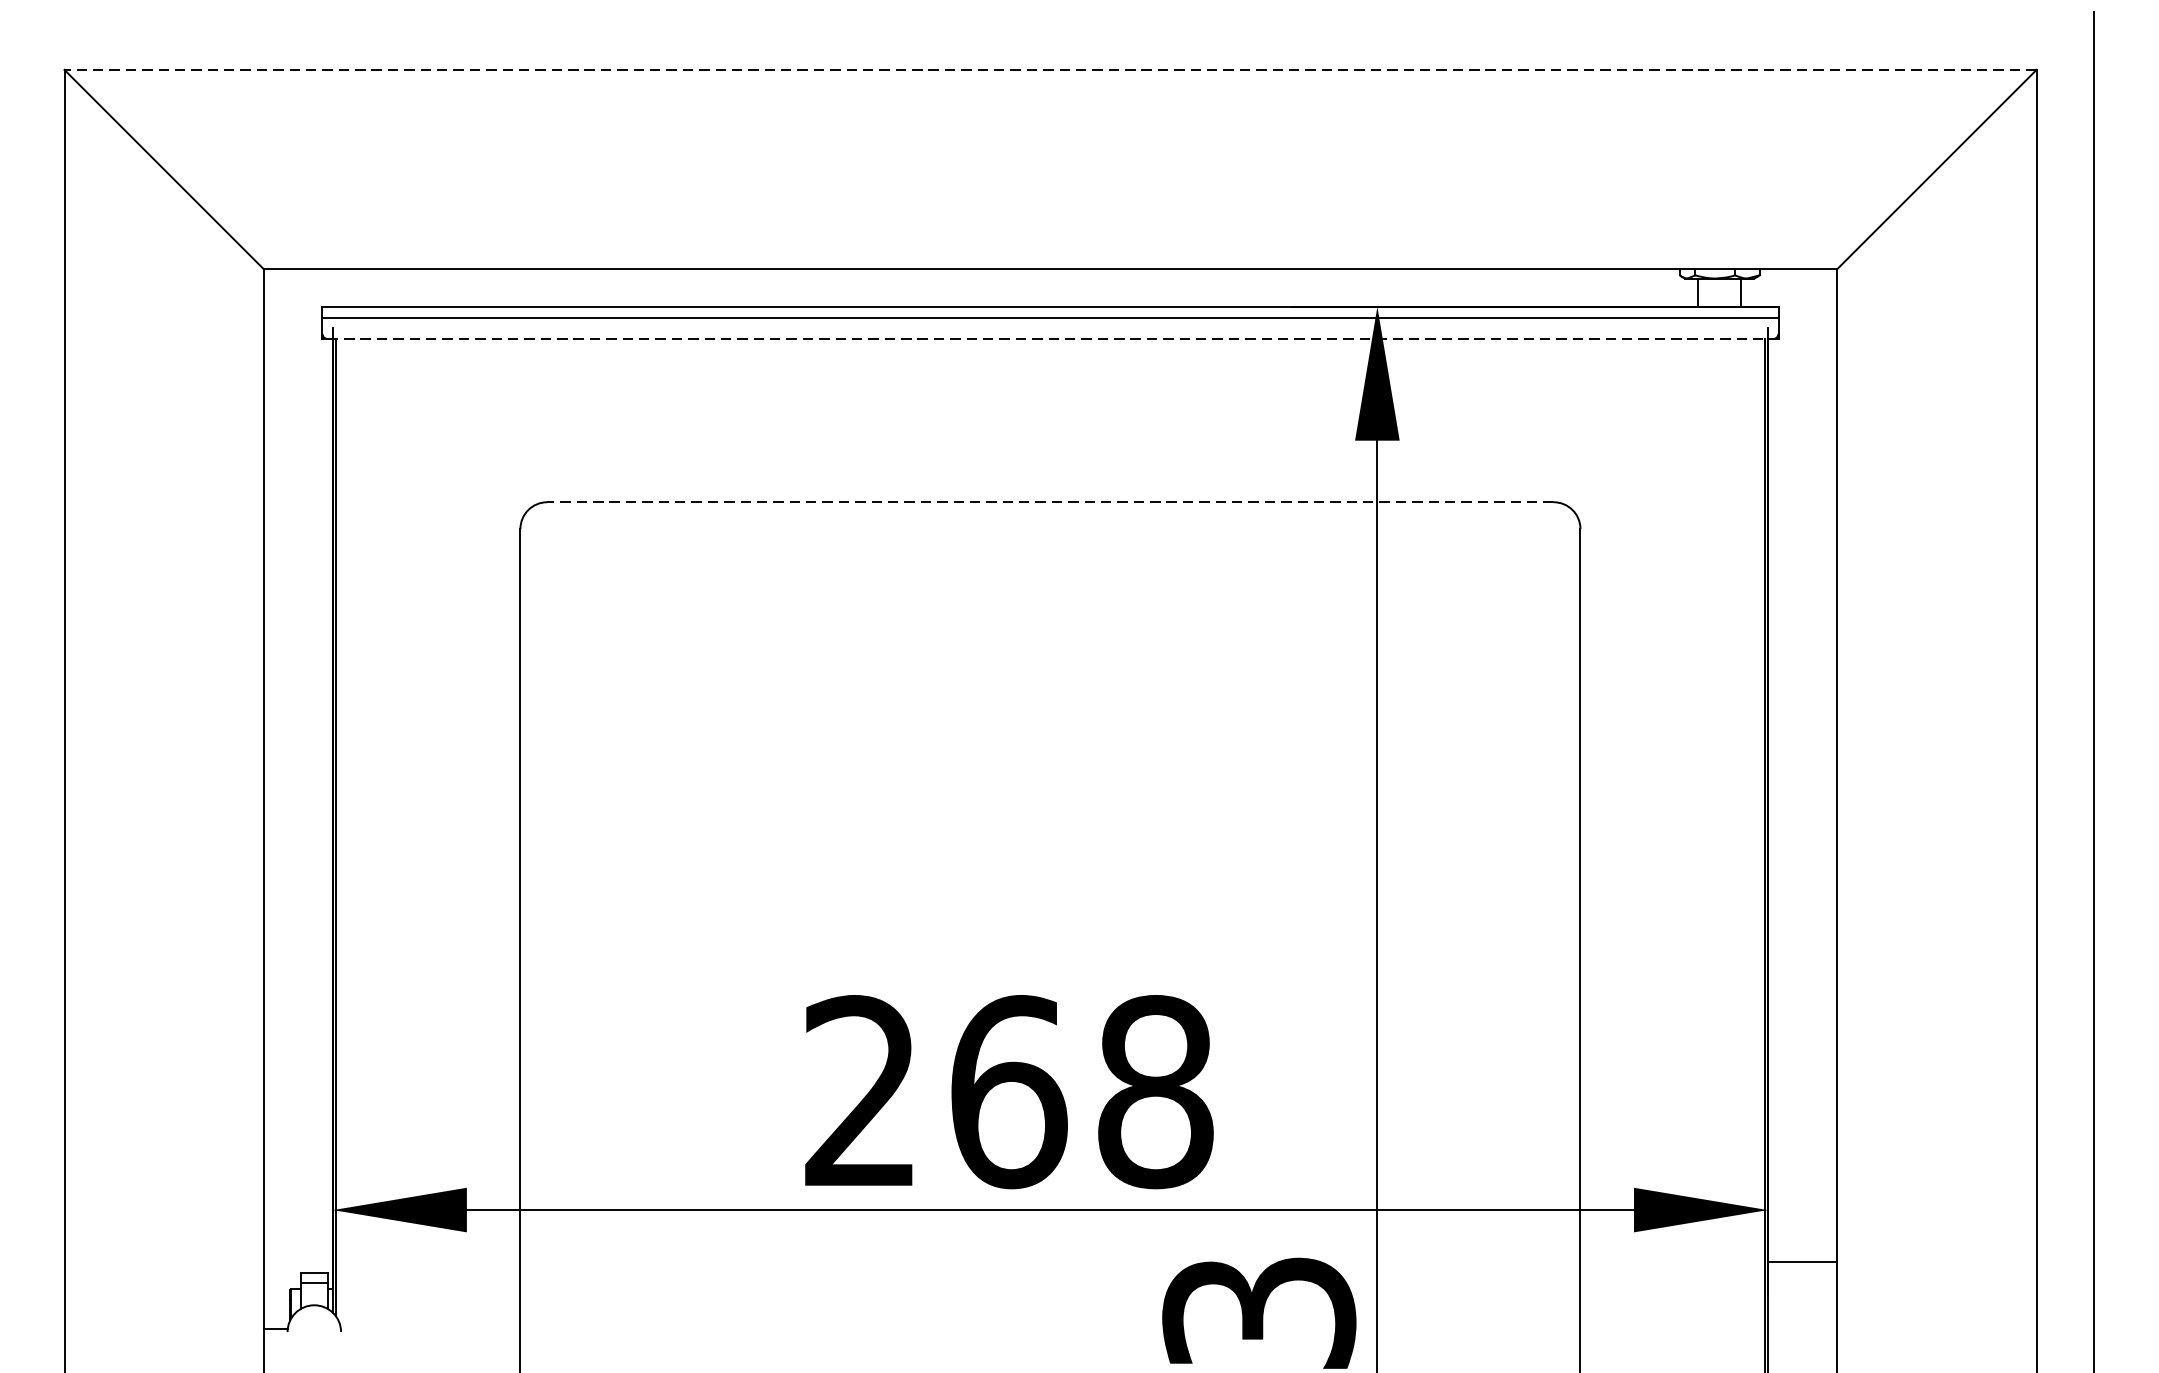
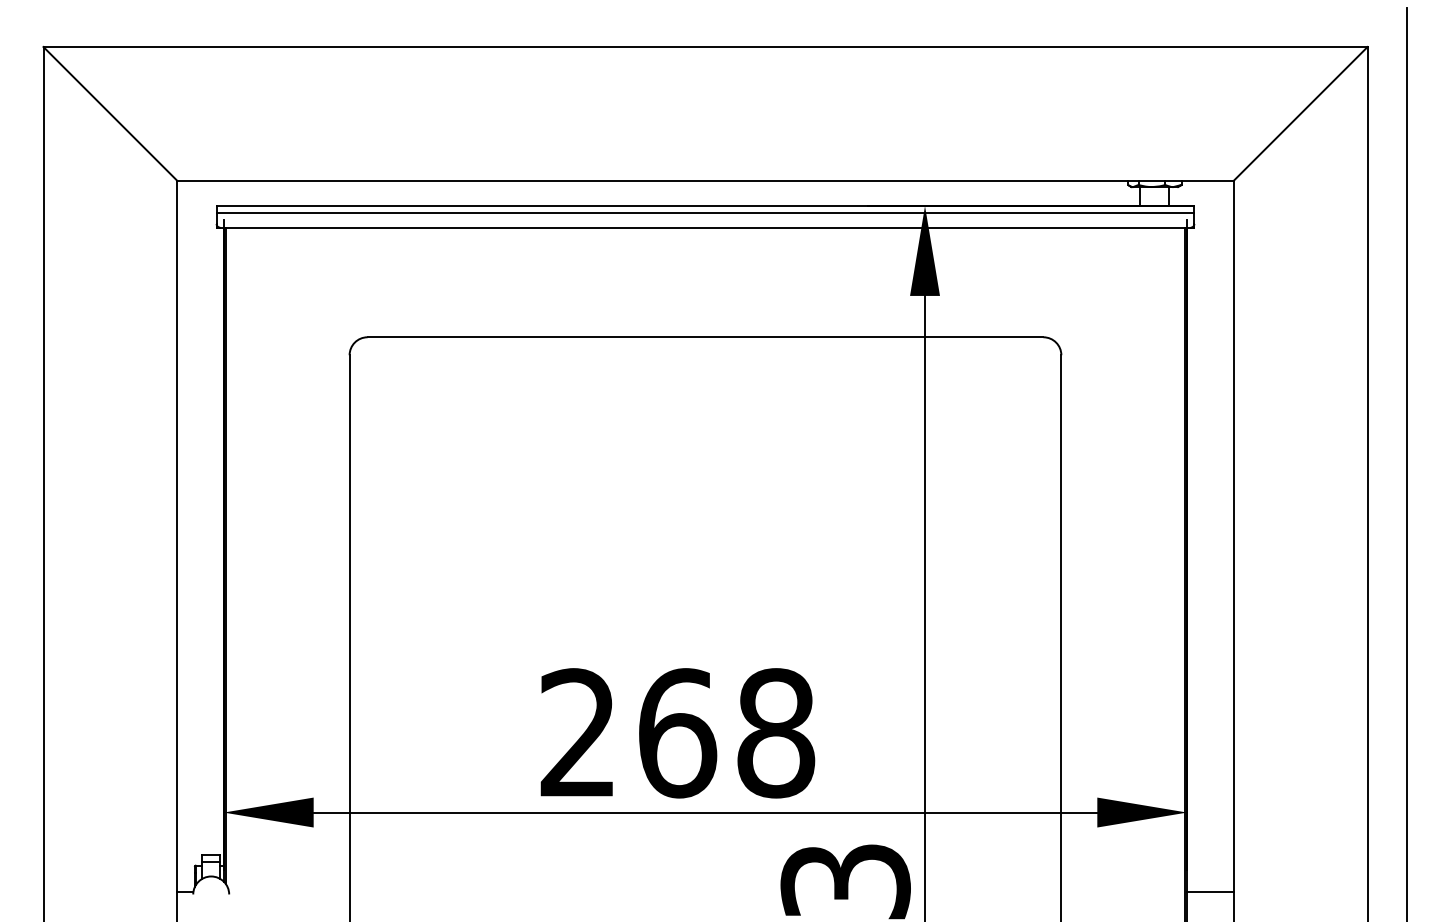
line: (1050, 70) -> (705, 47), dashed -> solid
line: (1050, 338) -> (705, 227), dashed -> solid
line: (1050, 502) -> (705, 337), dashed -> solid
line: (1802, 1262) -> (1210, 892), moved

